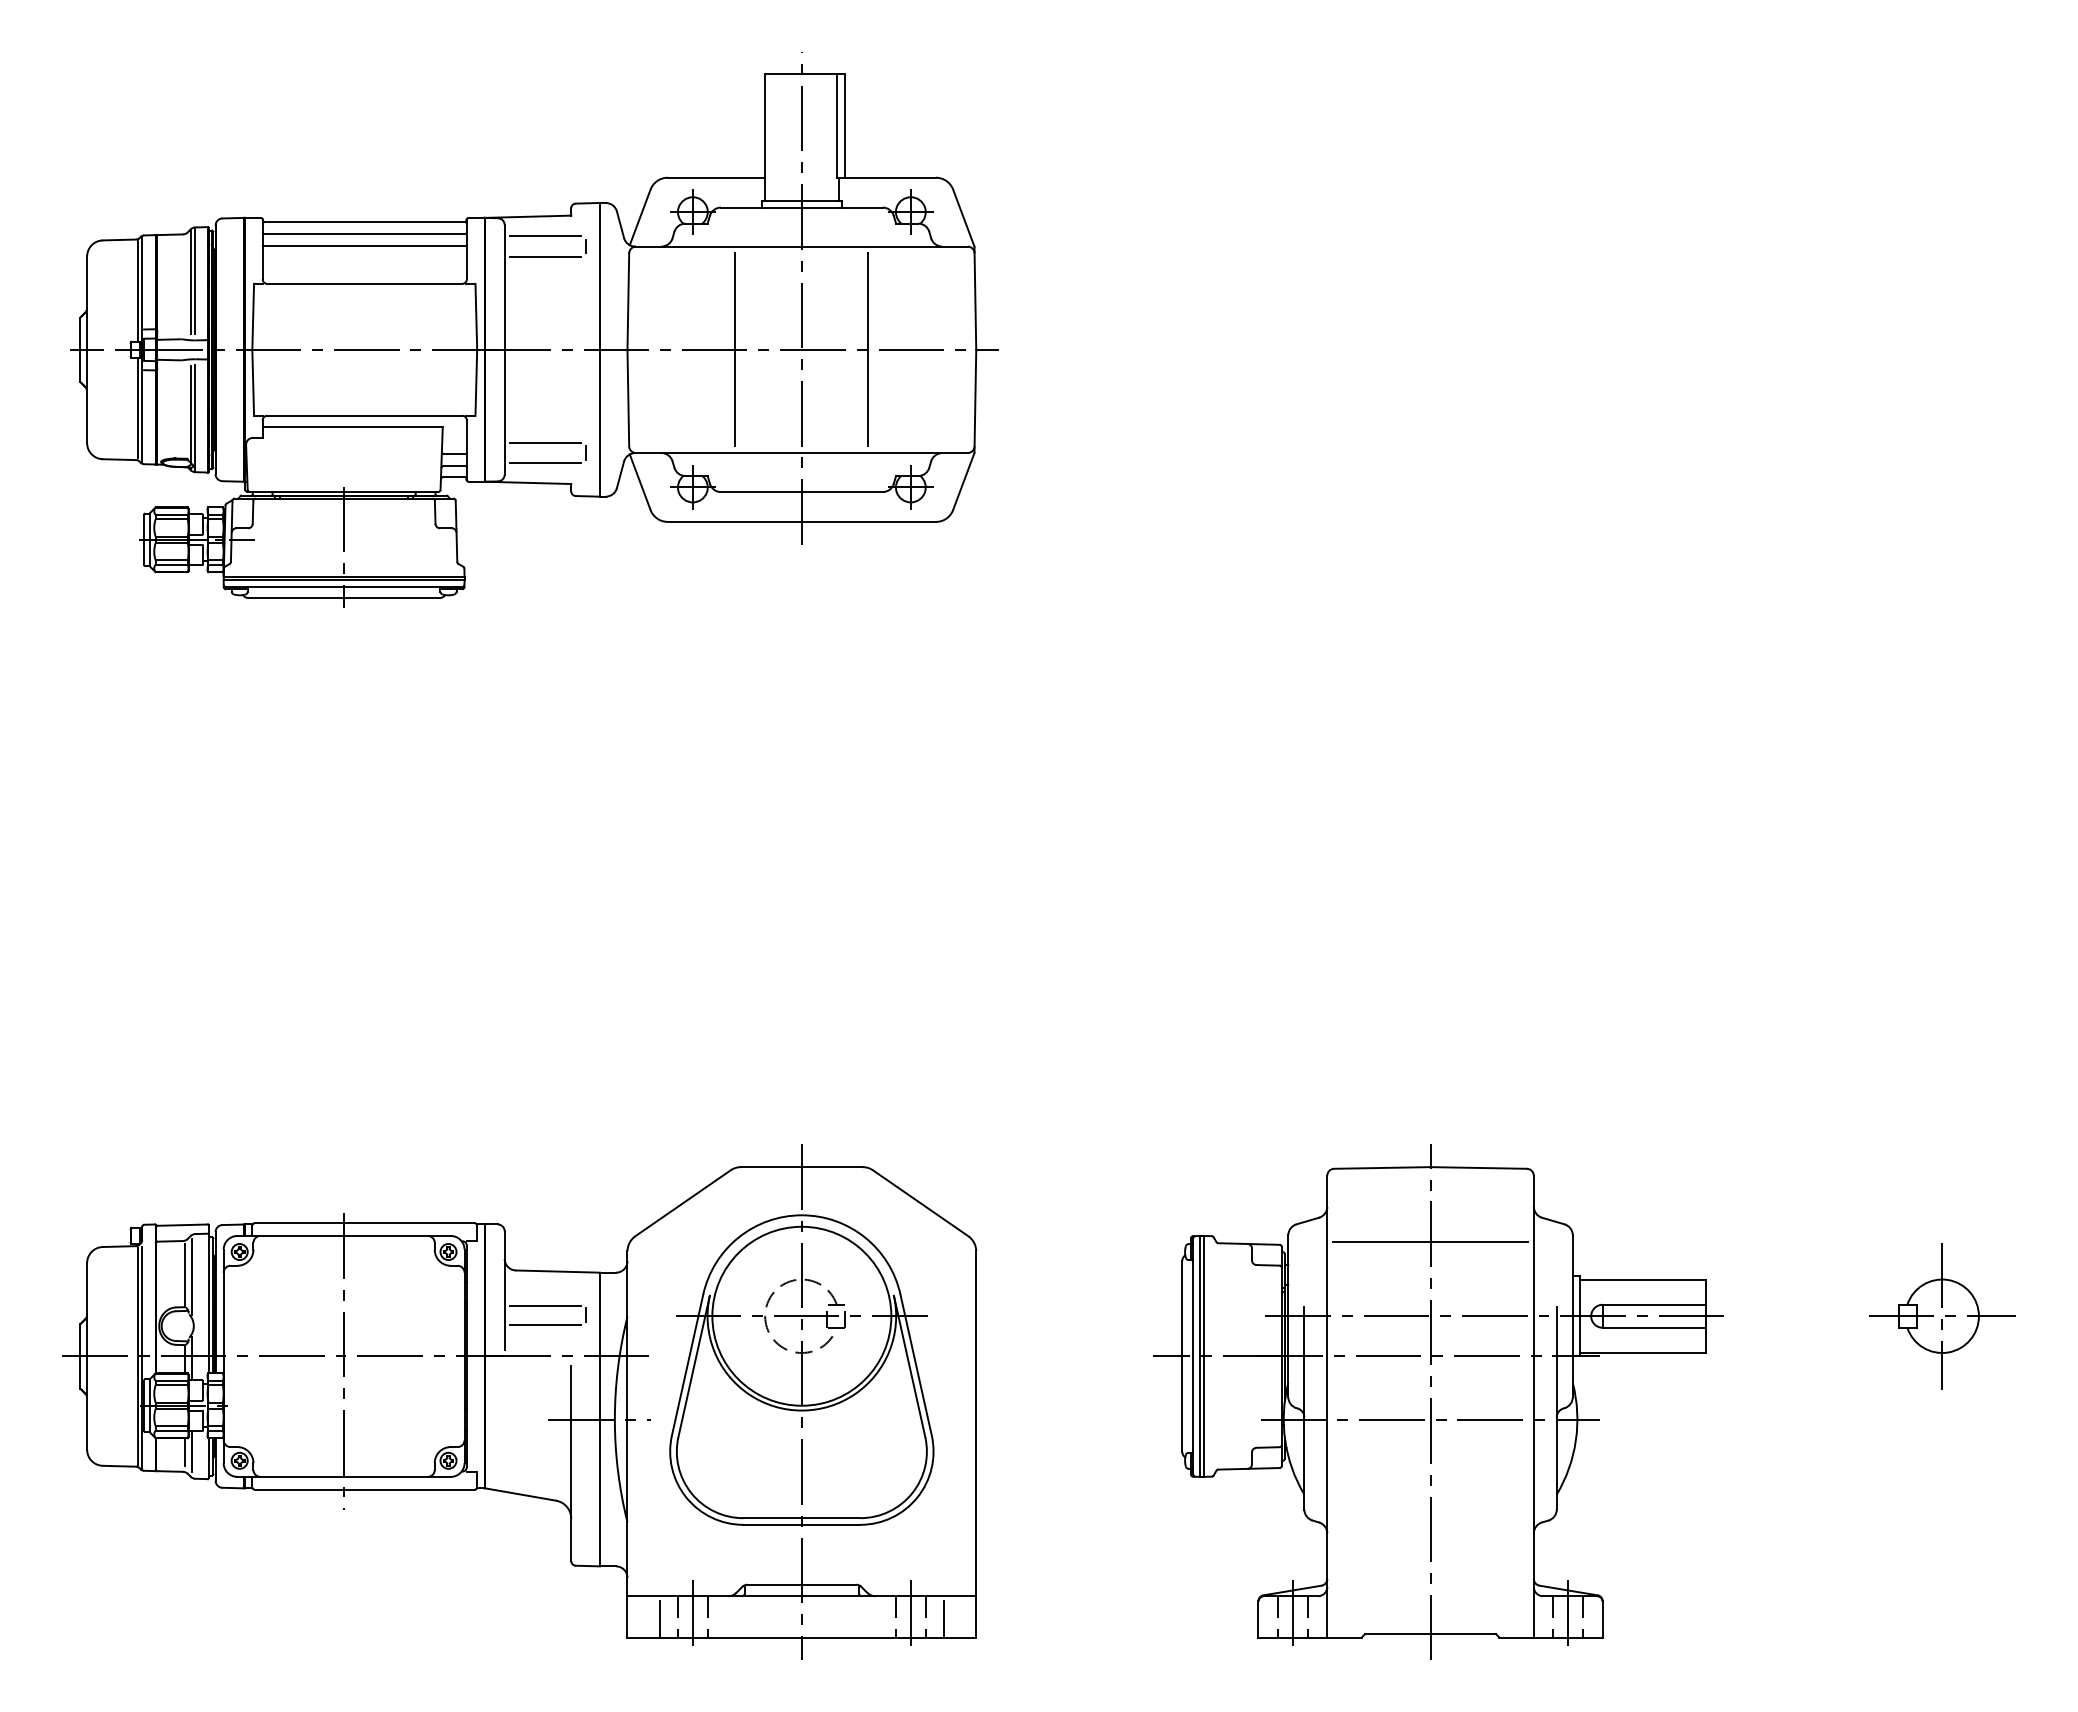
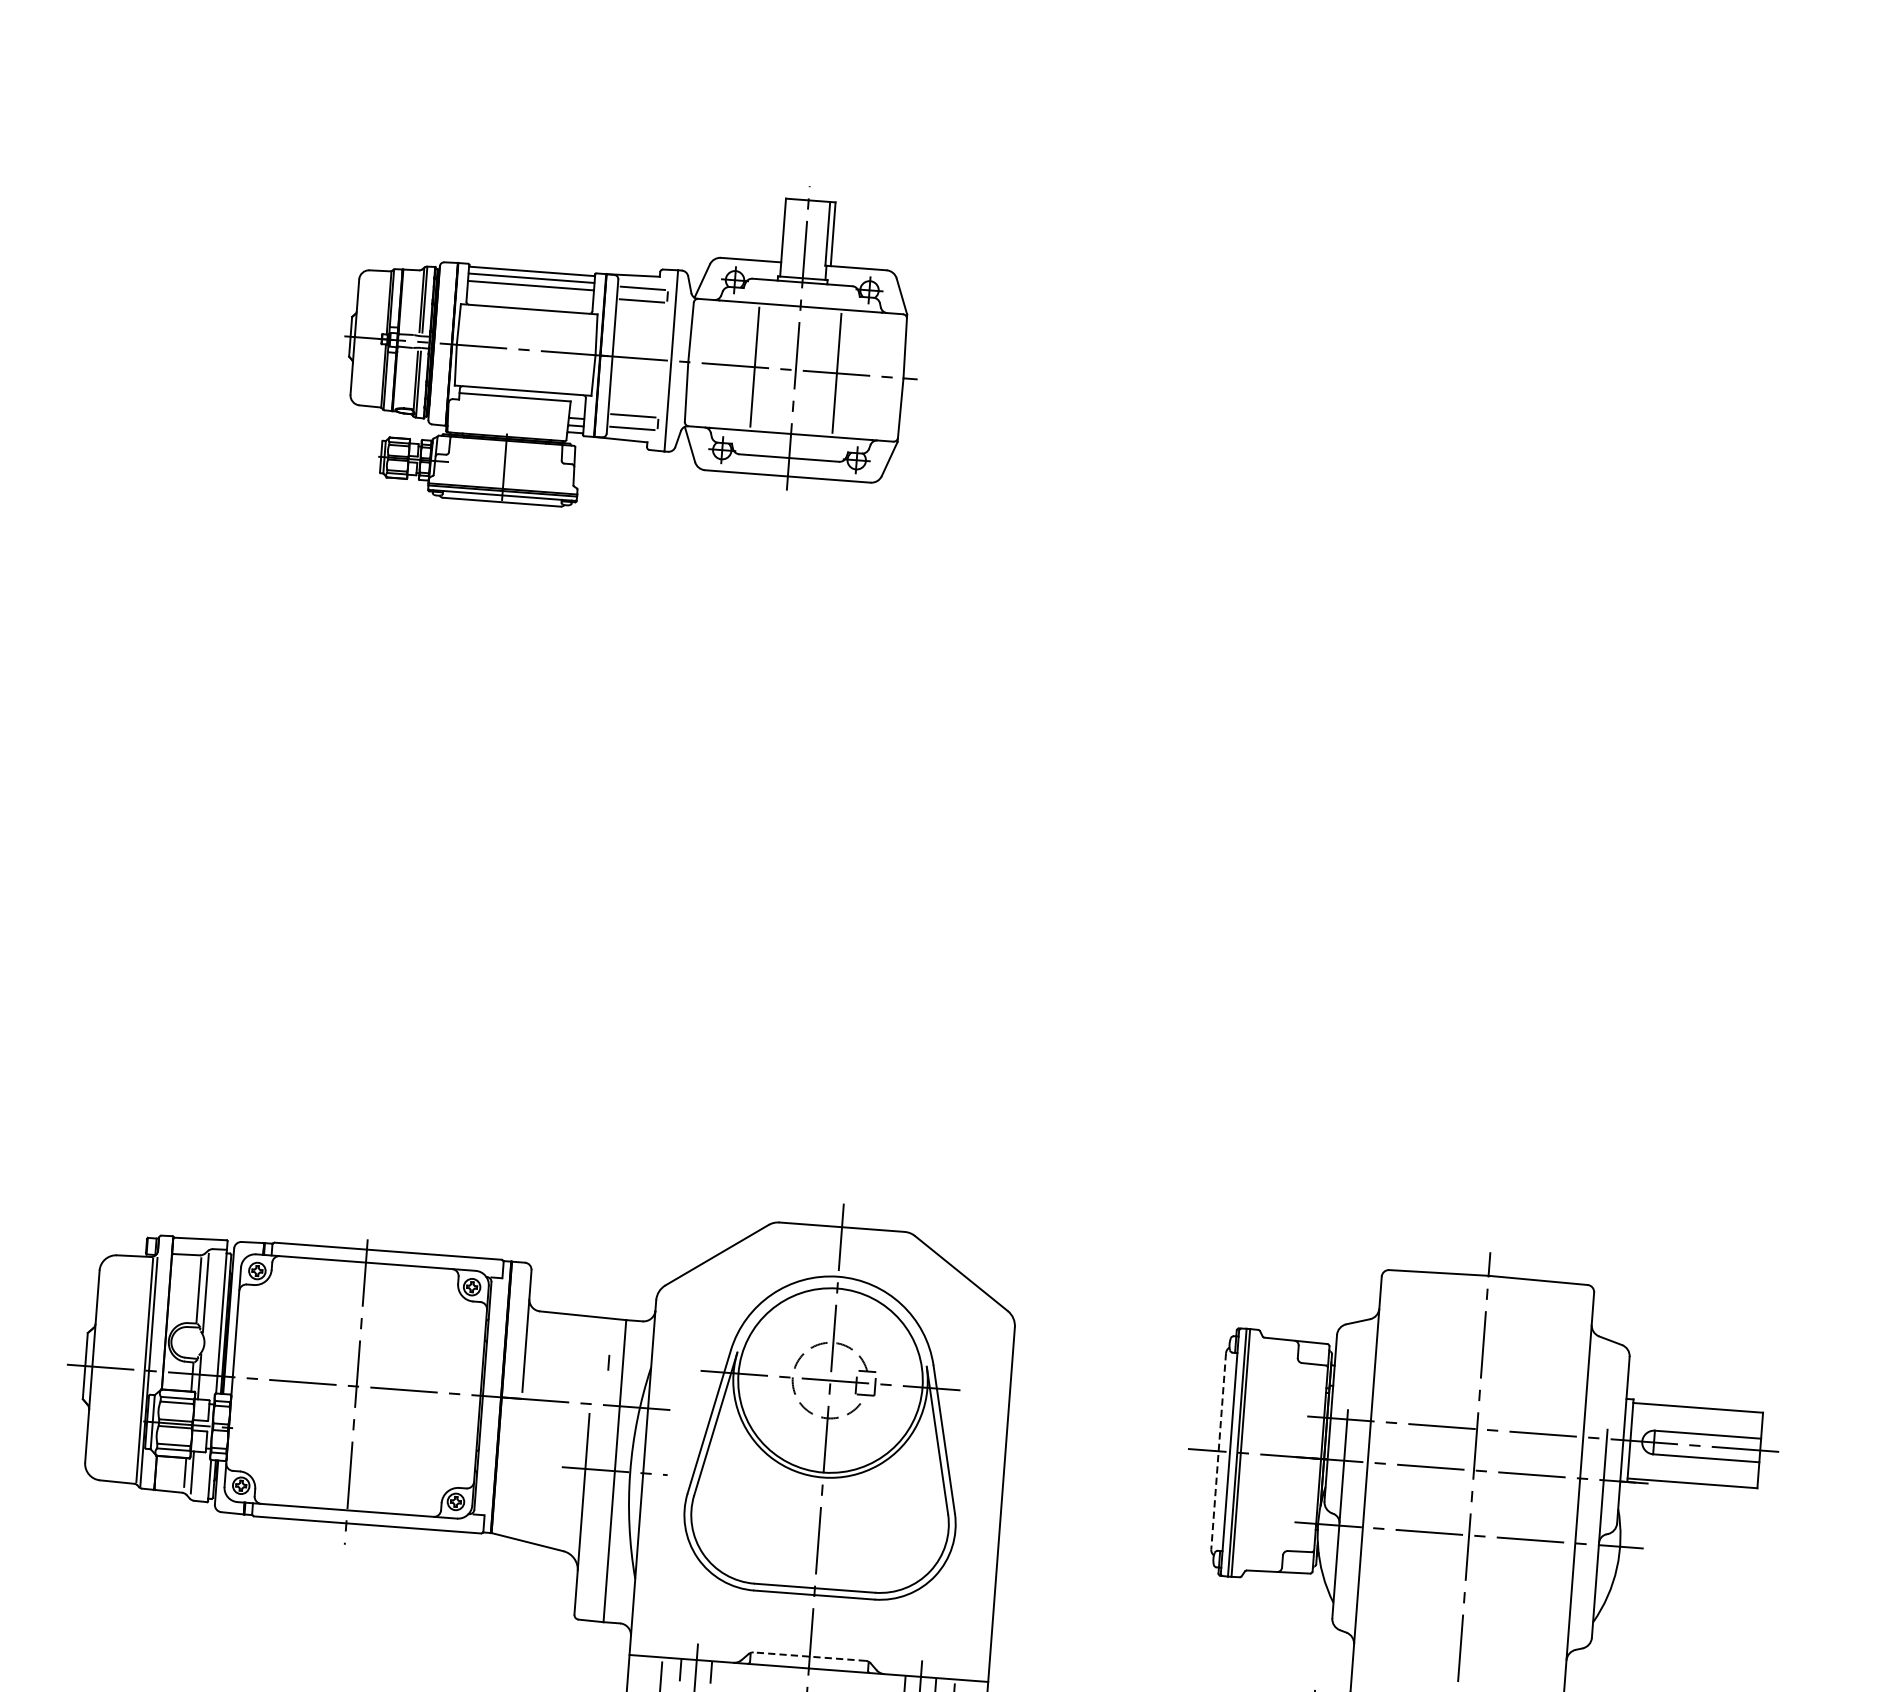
part: (534, 329) -> (631, 345), size x0.6
line: (1430, 1241) -> (1482, 1352), removed
line: (545, 1306) -> (567, 1350), removed
line: (545, 1325) -> (566, 1370), removed
line: (1182, 1356) -> (1218, 1451), solid -> dashed
line: (801, 1584) -> (809, 1656), solid -> dashed

